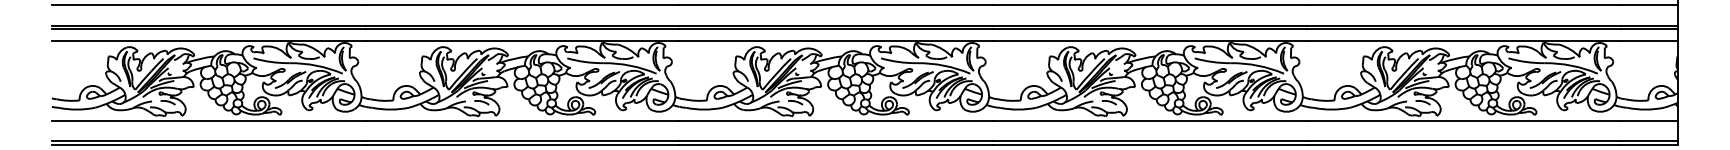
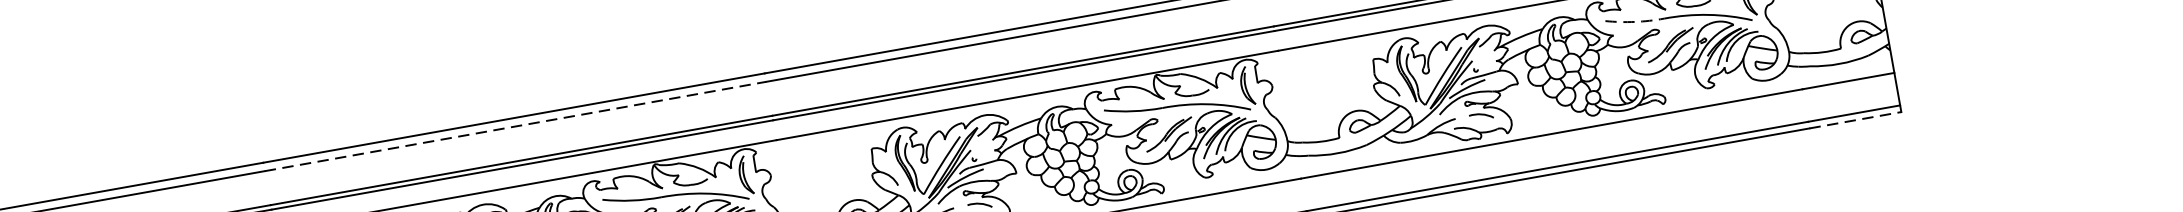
line: (836, 4) -> (515, 126), solid -> dashed
arc: (1526, 62) -> (1635, 22), solid -> dashed
line: (1649, 145) -> (1855, 120), solid -> dashed

